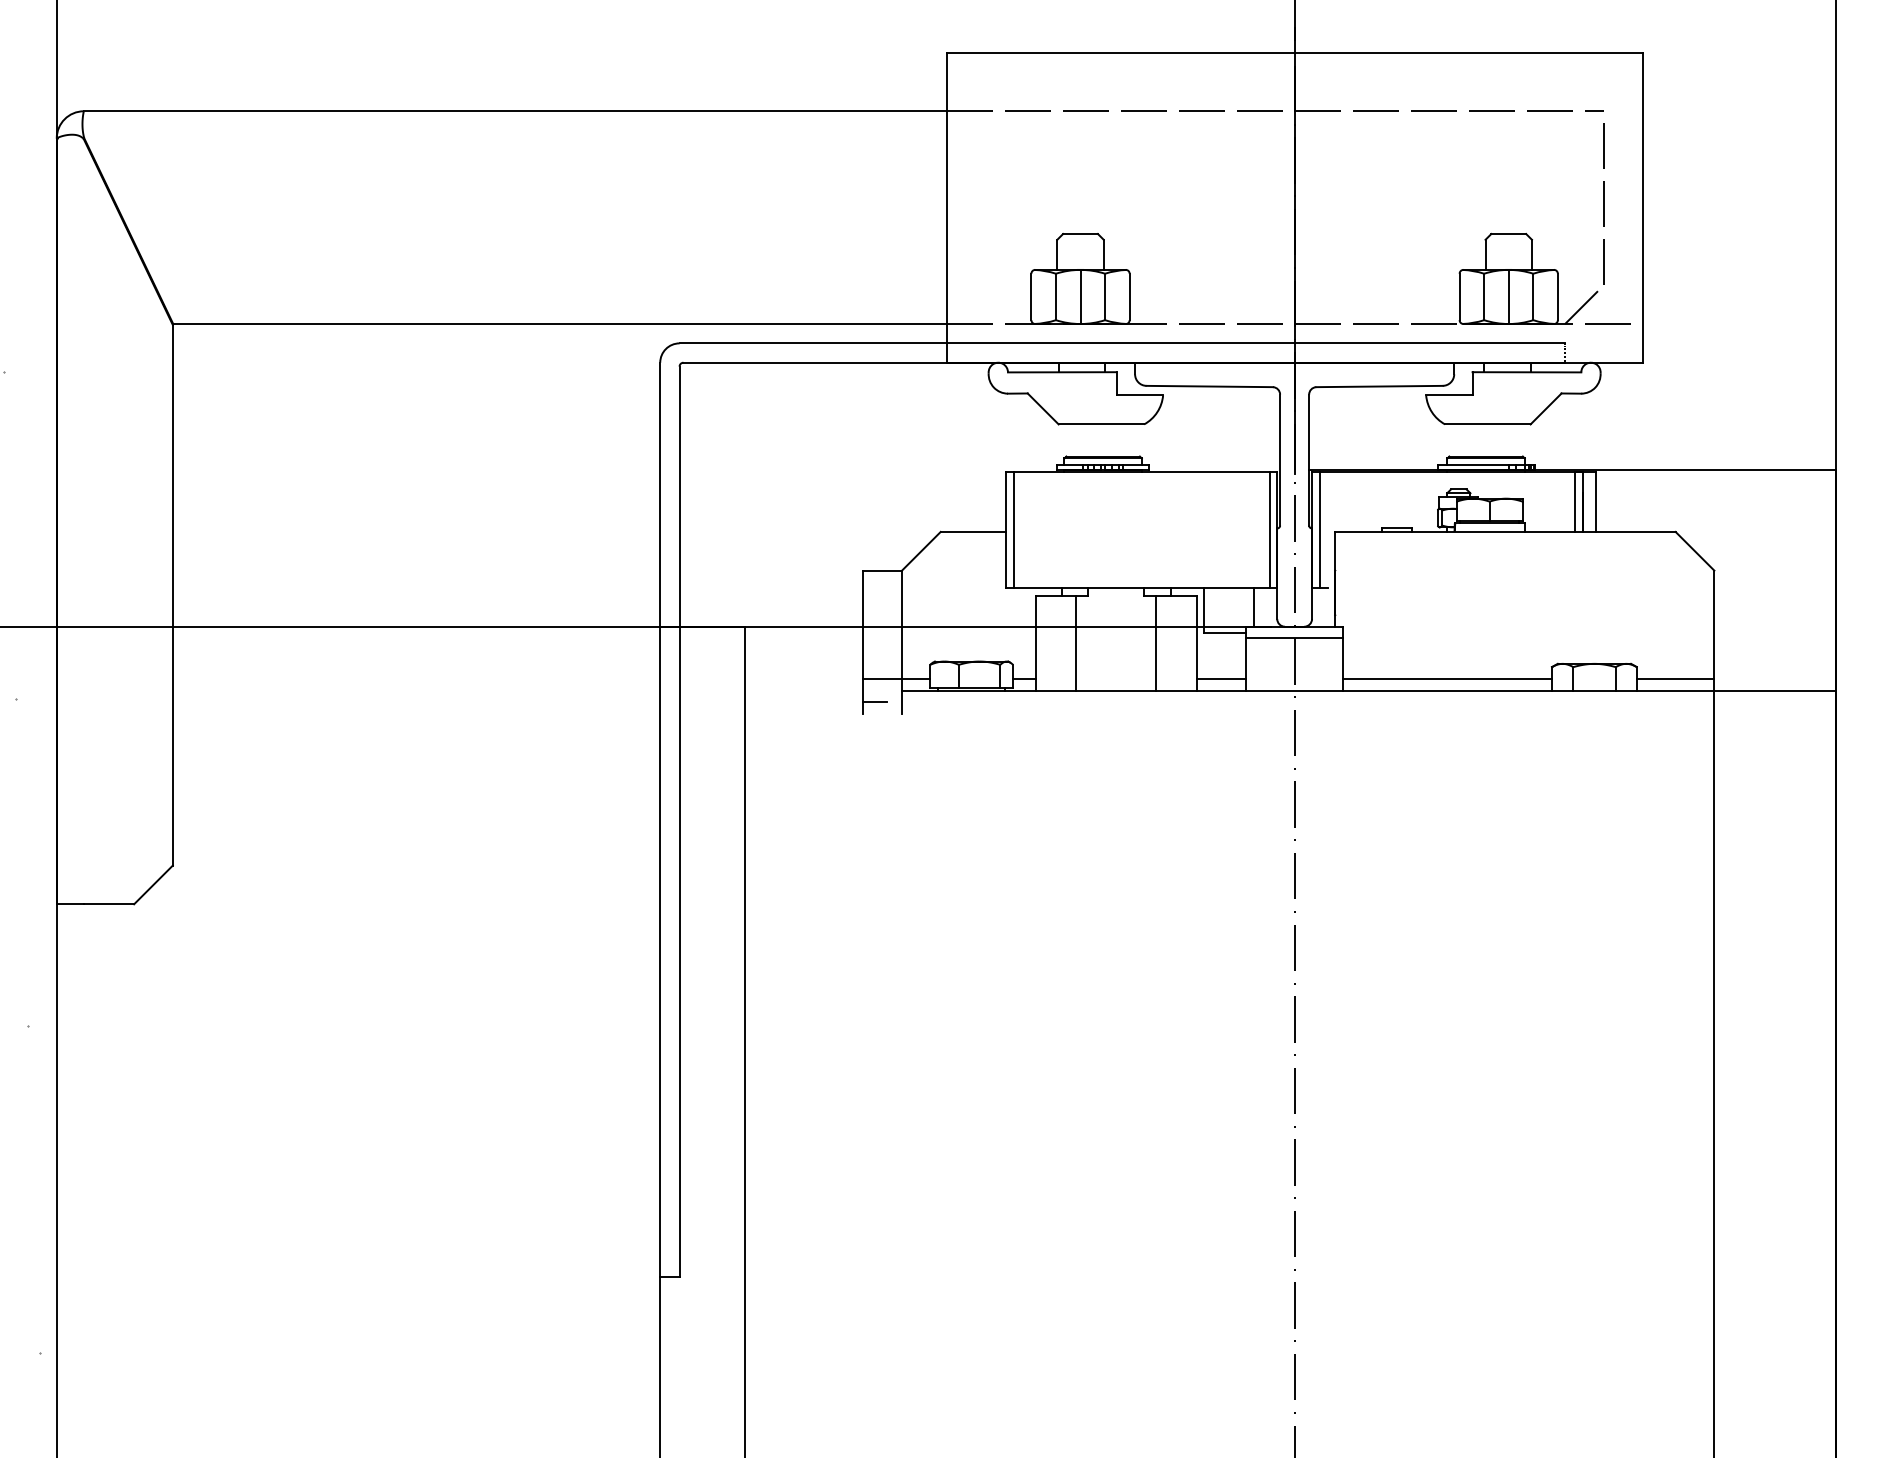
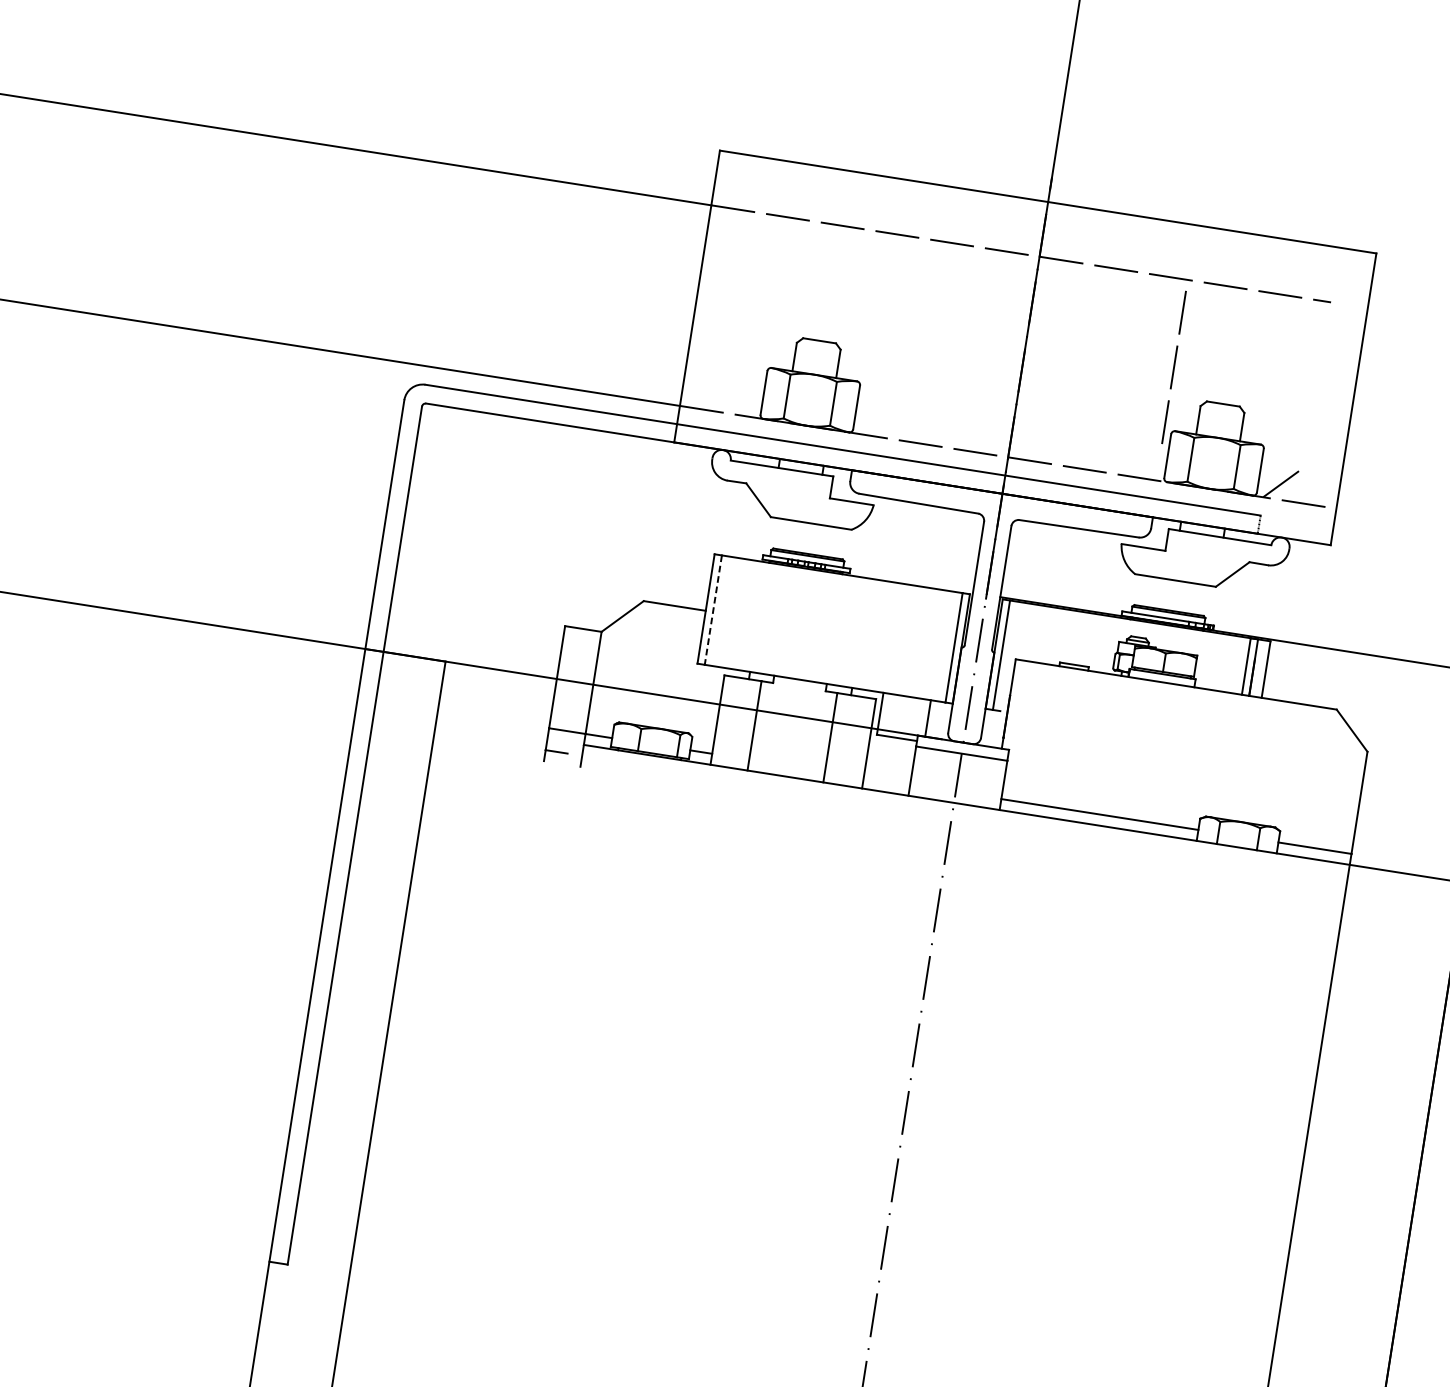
line: (1603, 203) -> (1173, 366), moved
line: (1080, 296) -> (810, 399), removed
line: (1508, 296) -> (1213, 462), removed
line: (1014, 530) -> (713, 610), solid -> dashed
line: (1221, 678) -> (886, 780), removed

